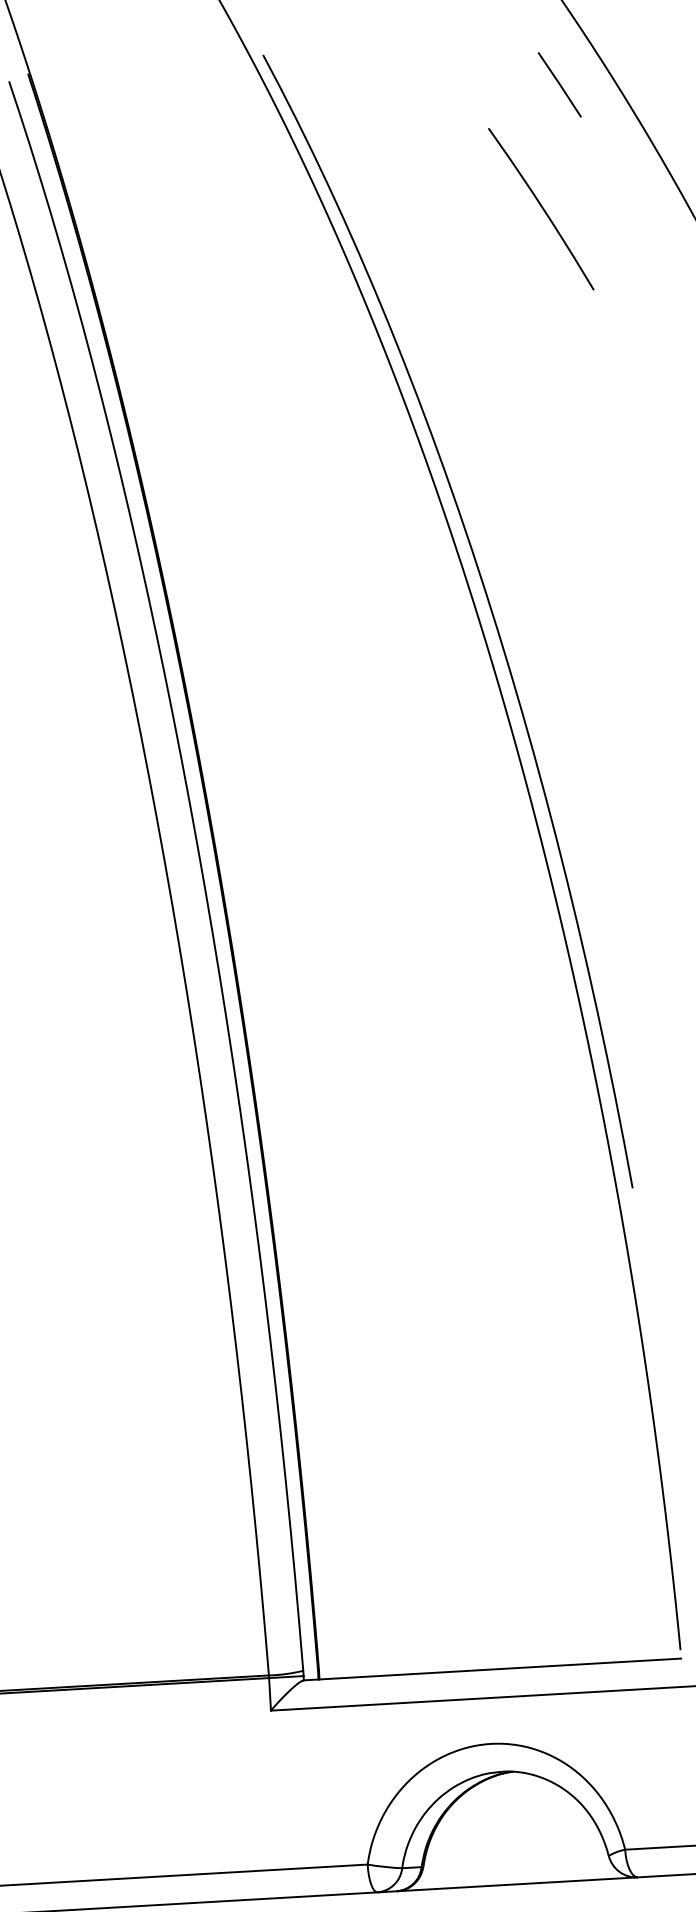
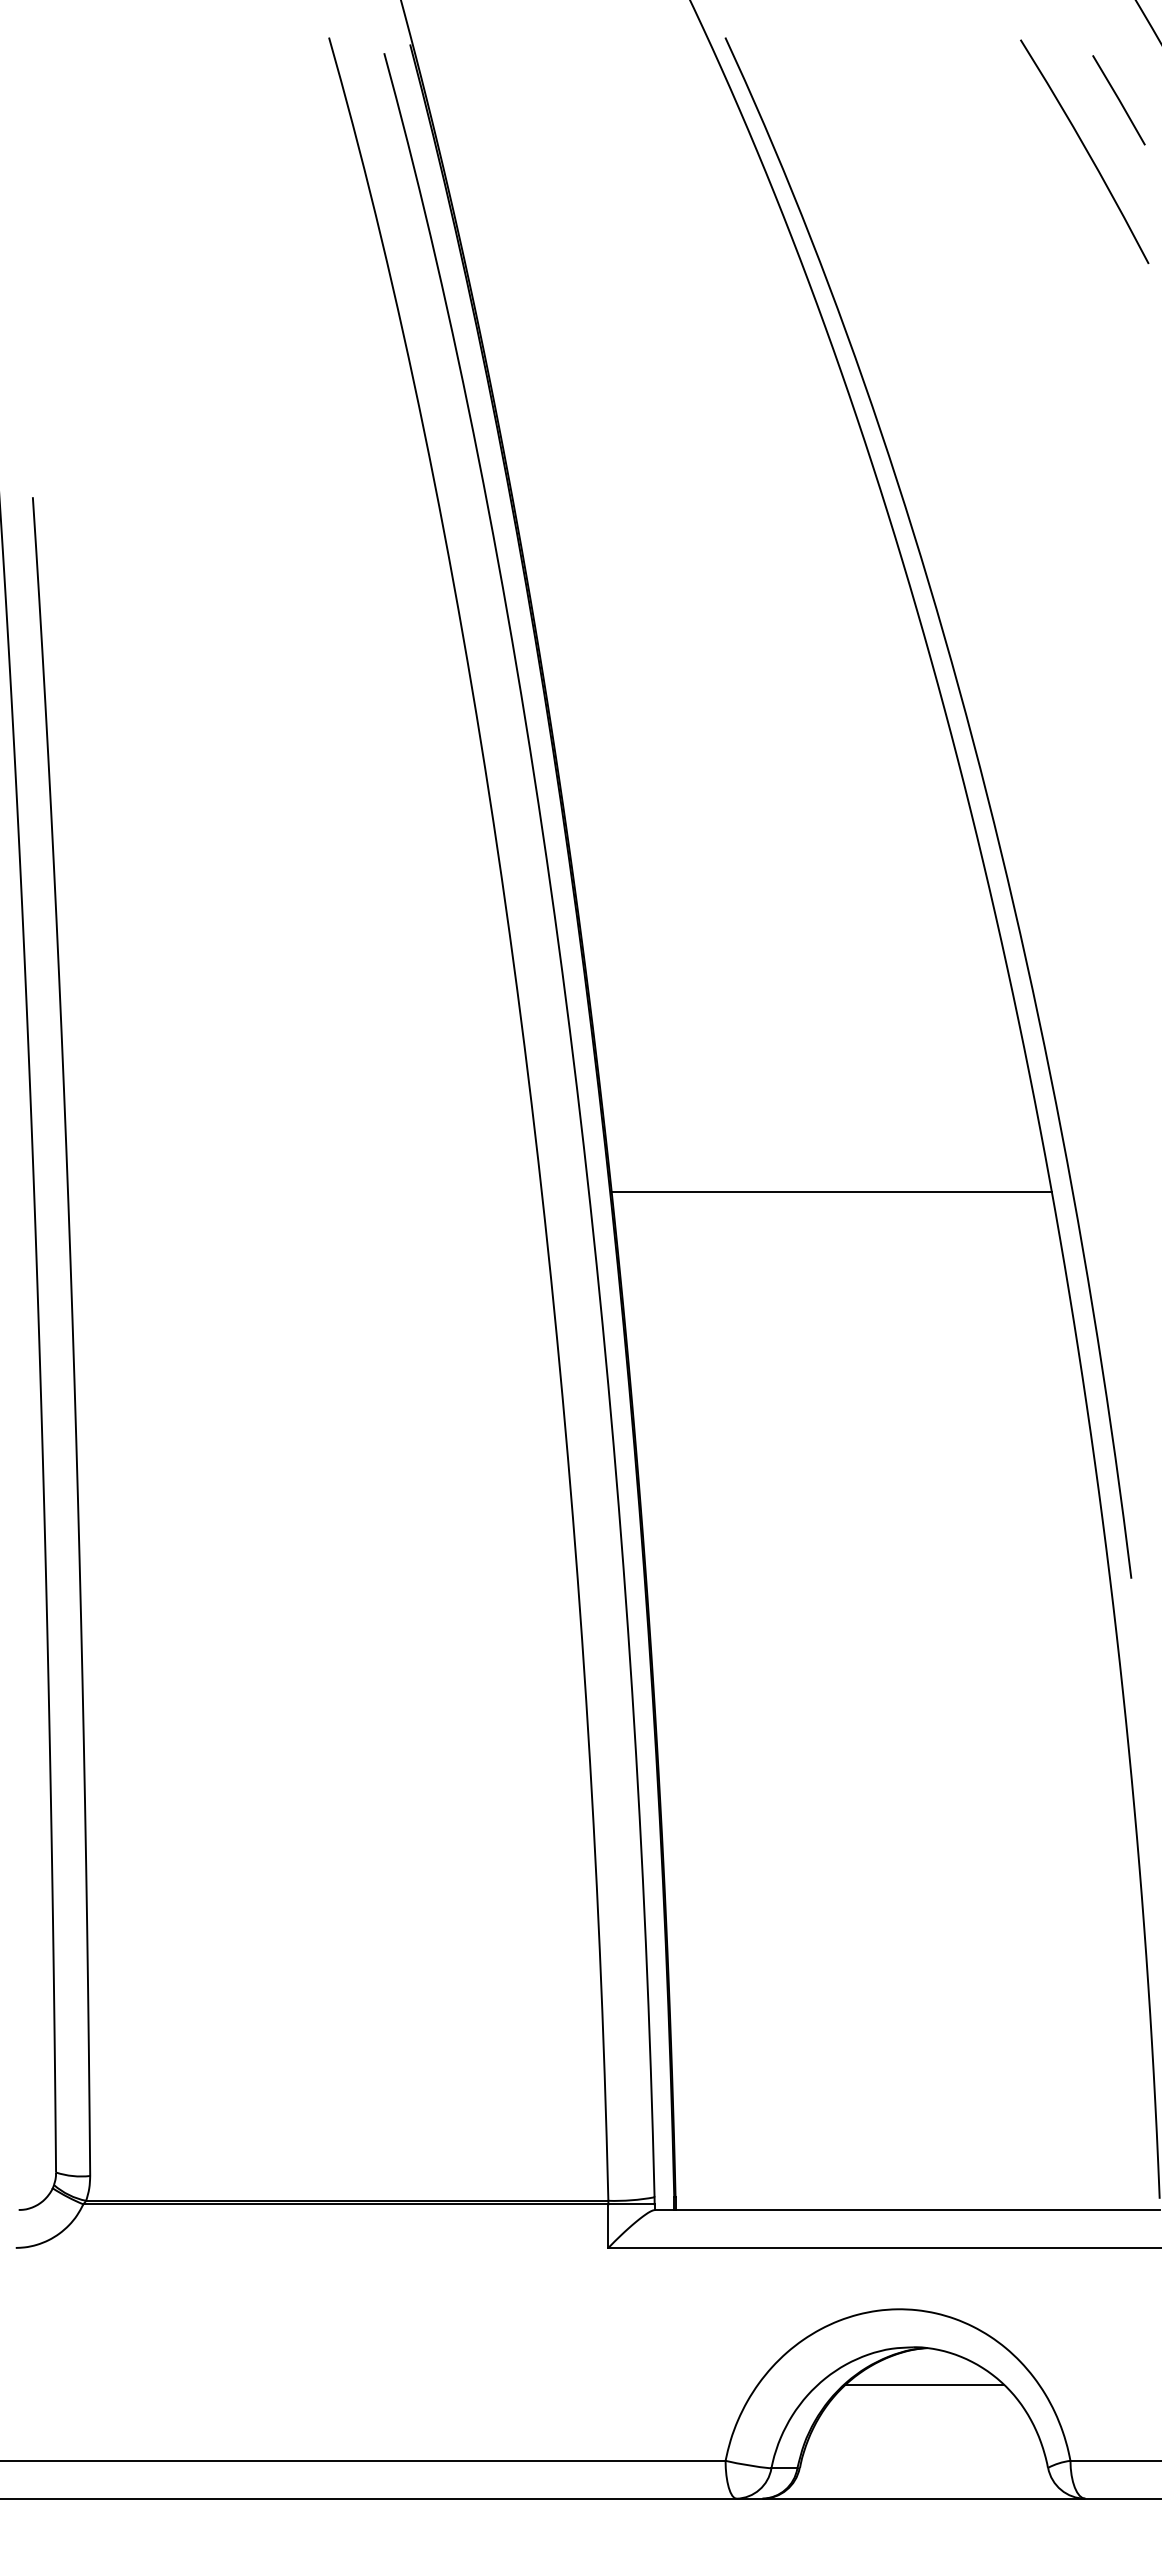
curve: (541, 208) -> (1085, 150), moved
line: (392, 912) -> (831, 1191), added
line: (512, 1799) -> (924, 2385), added

